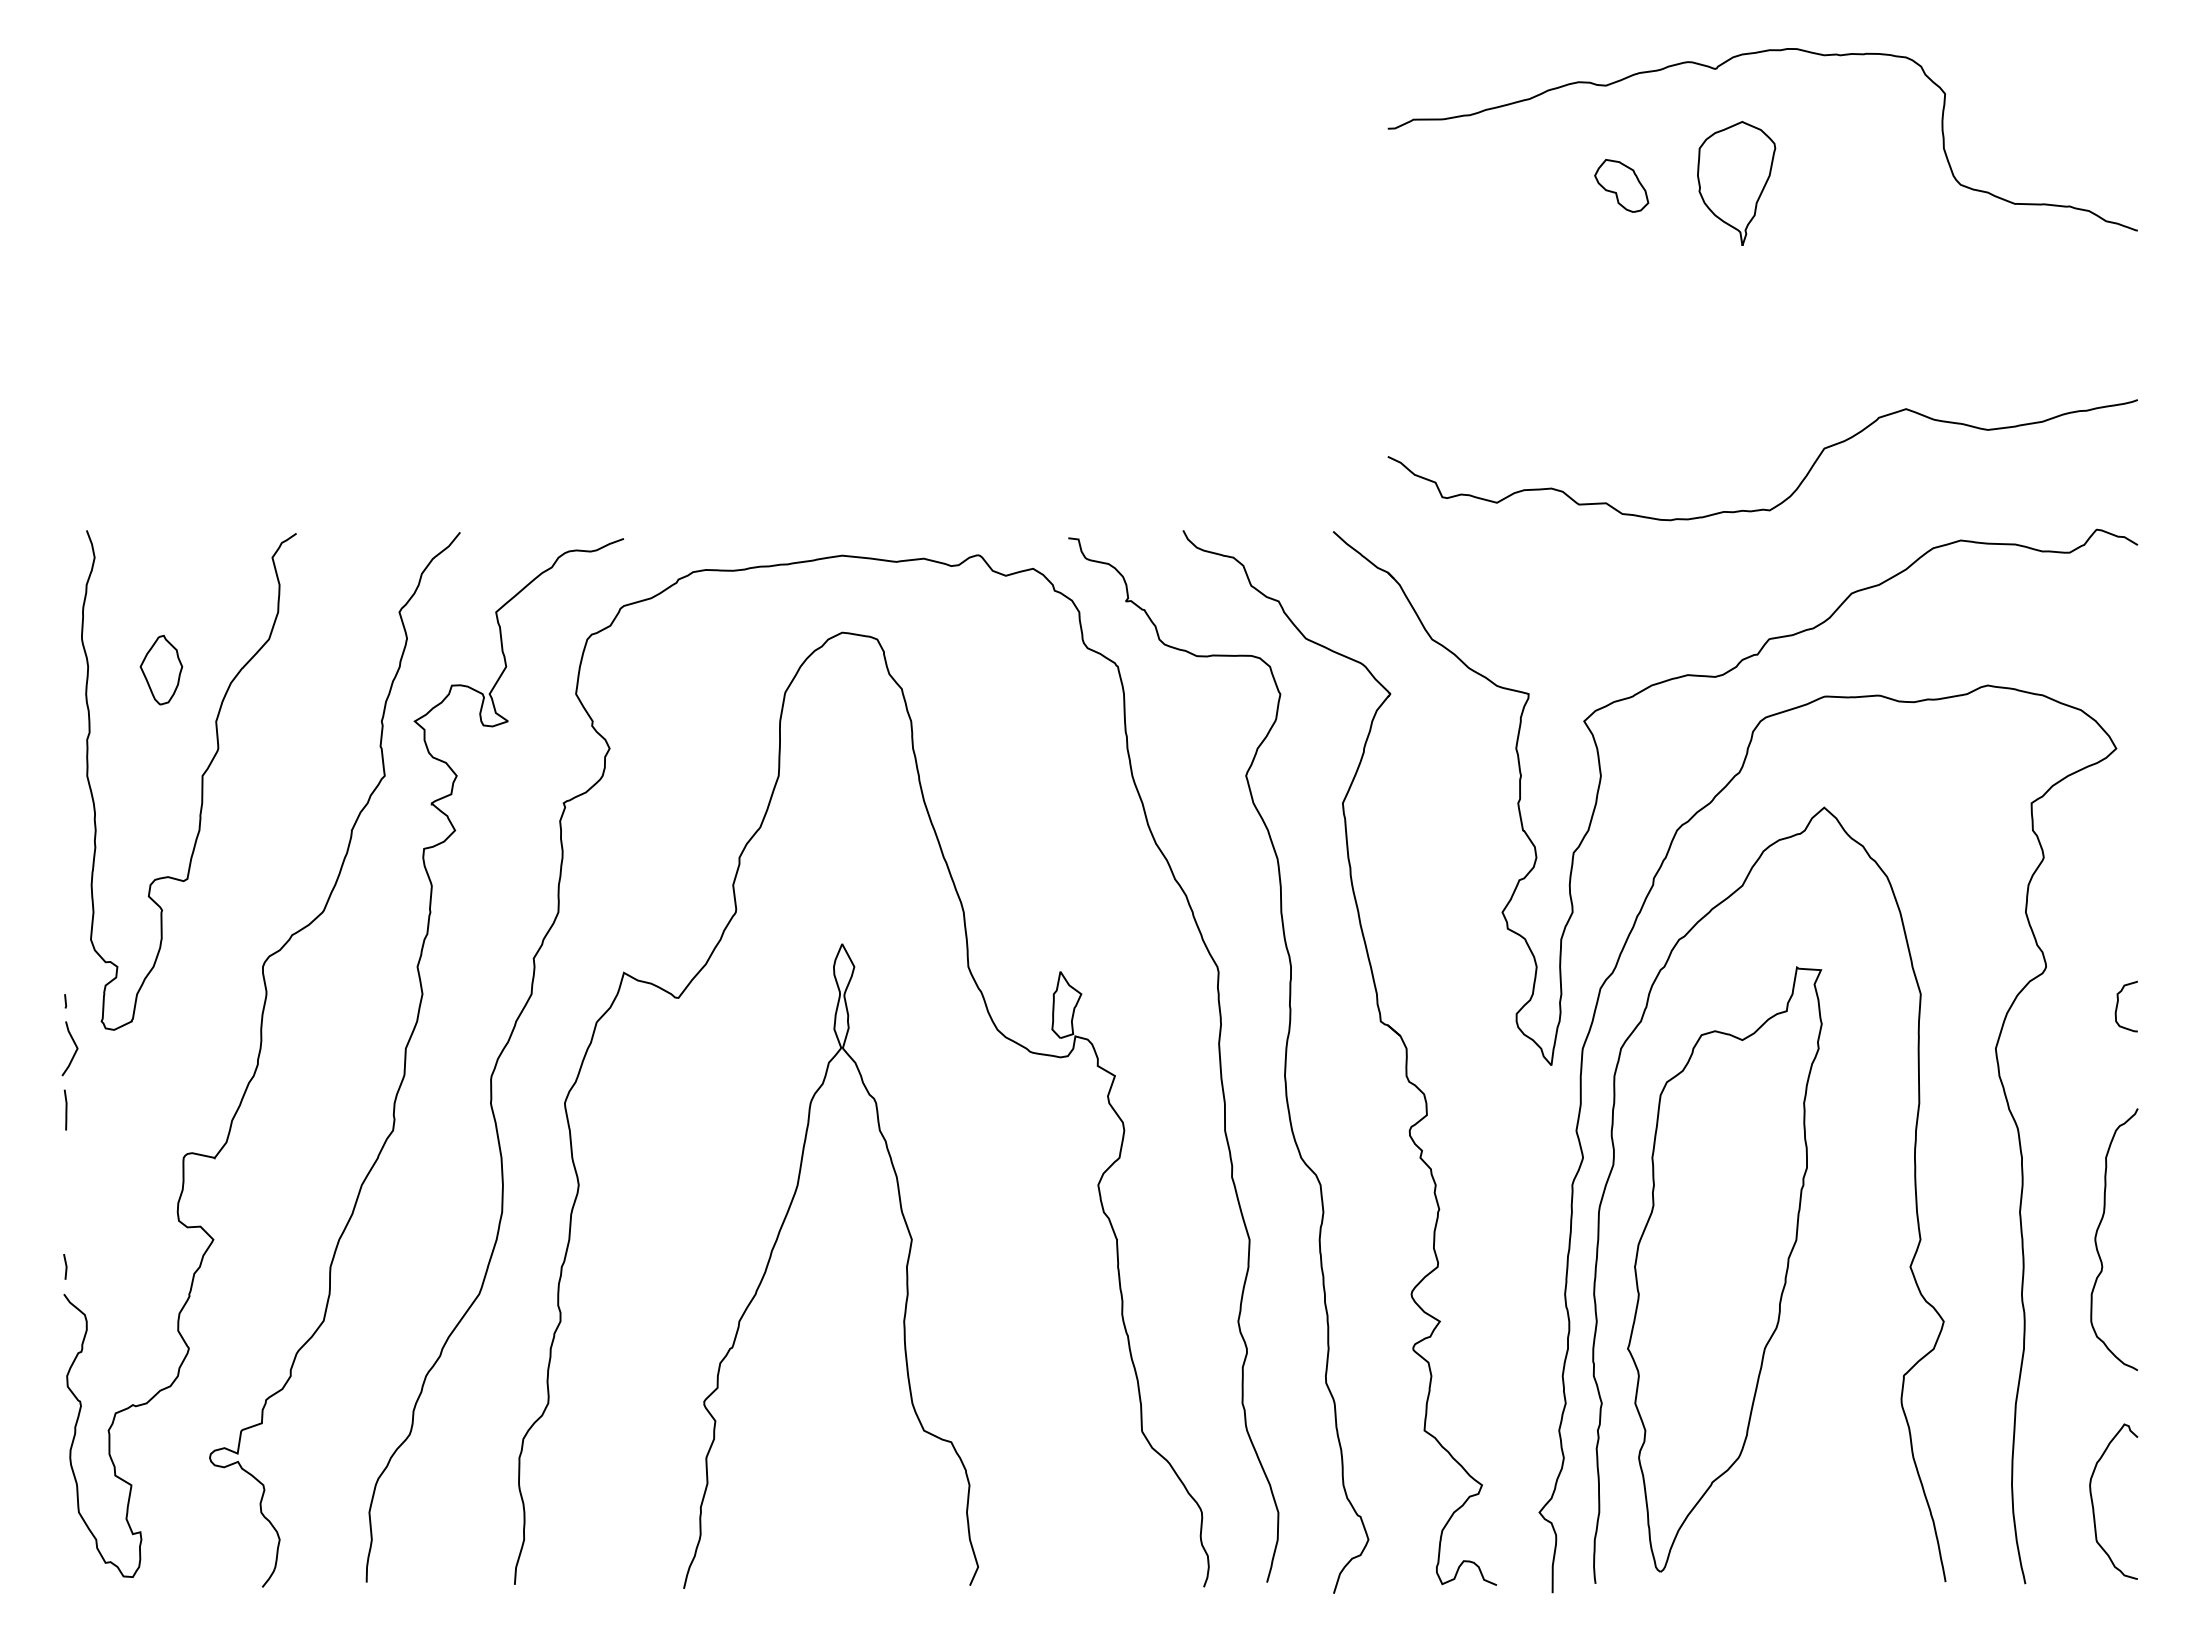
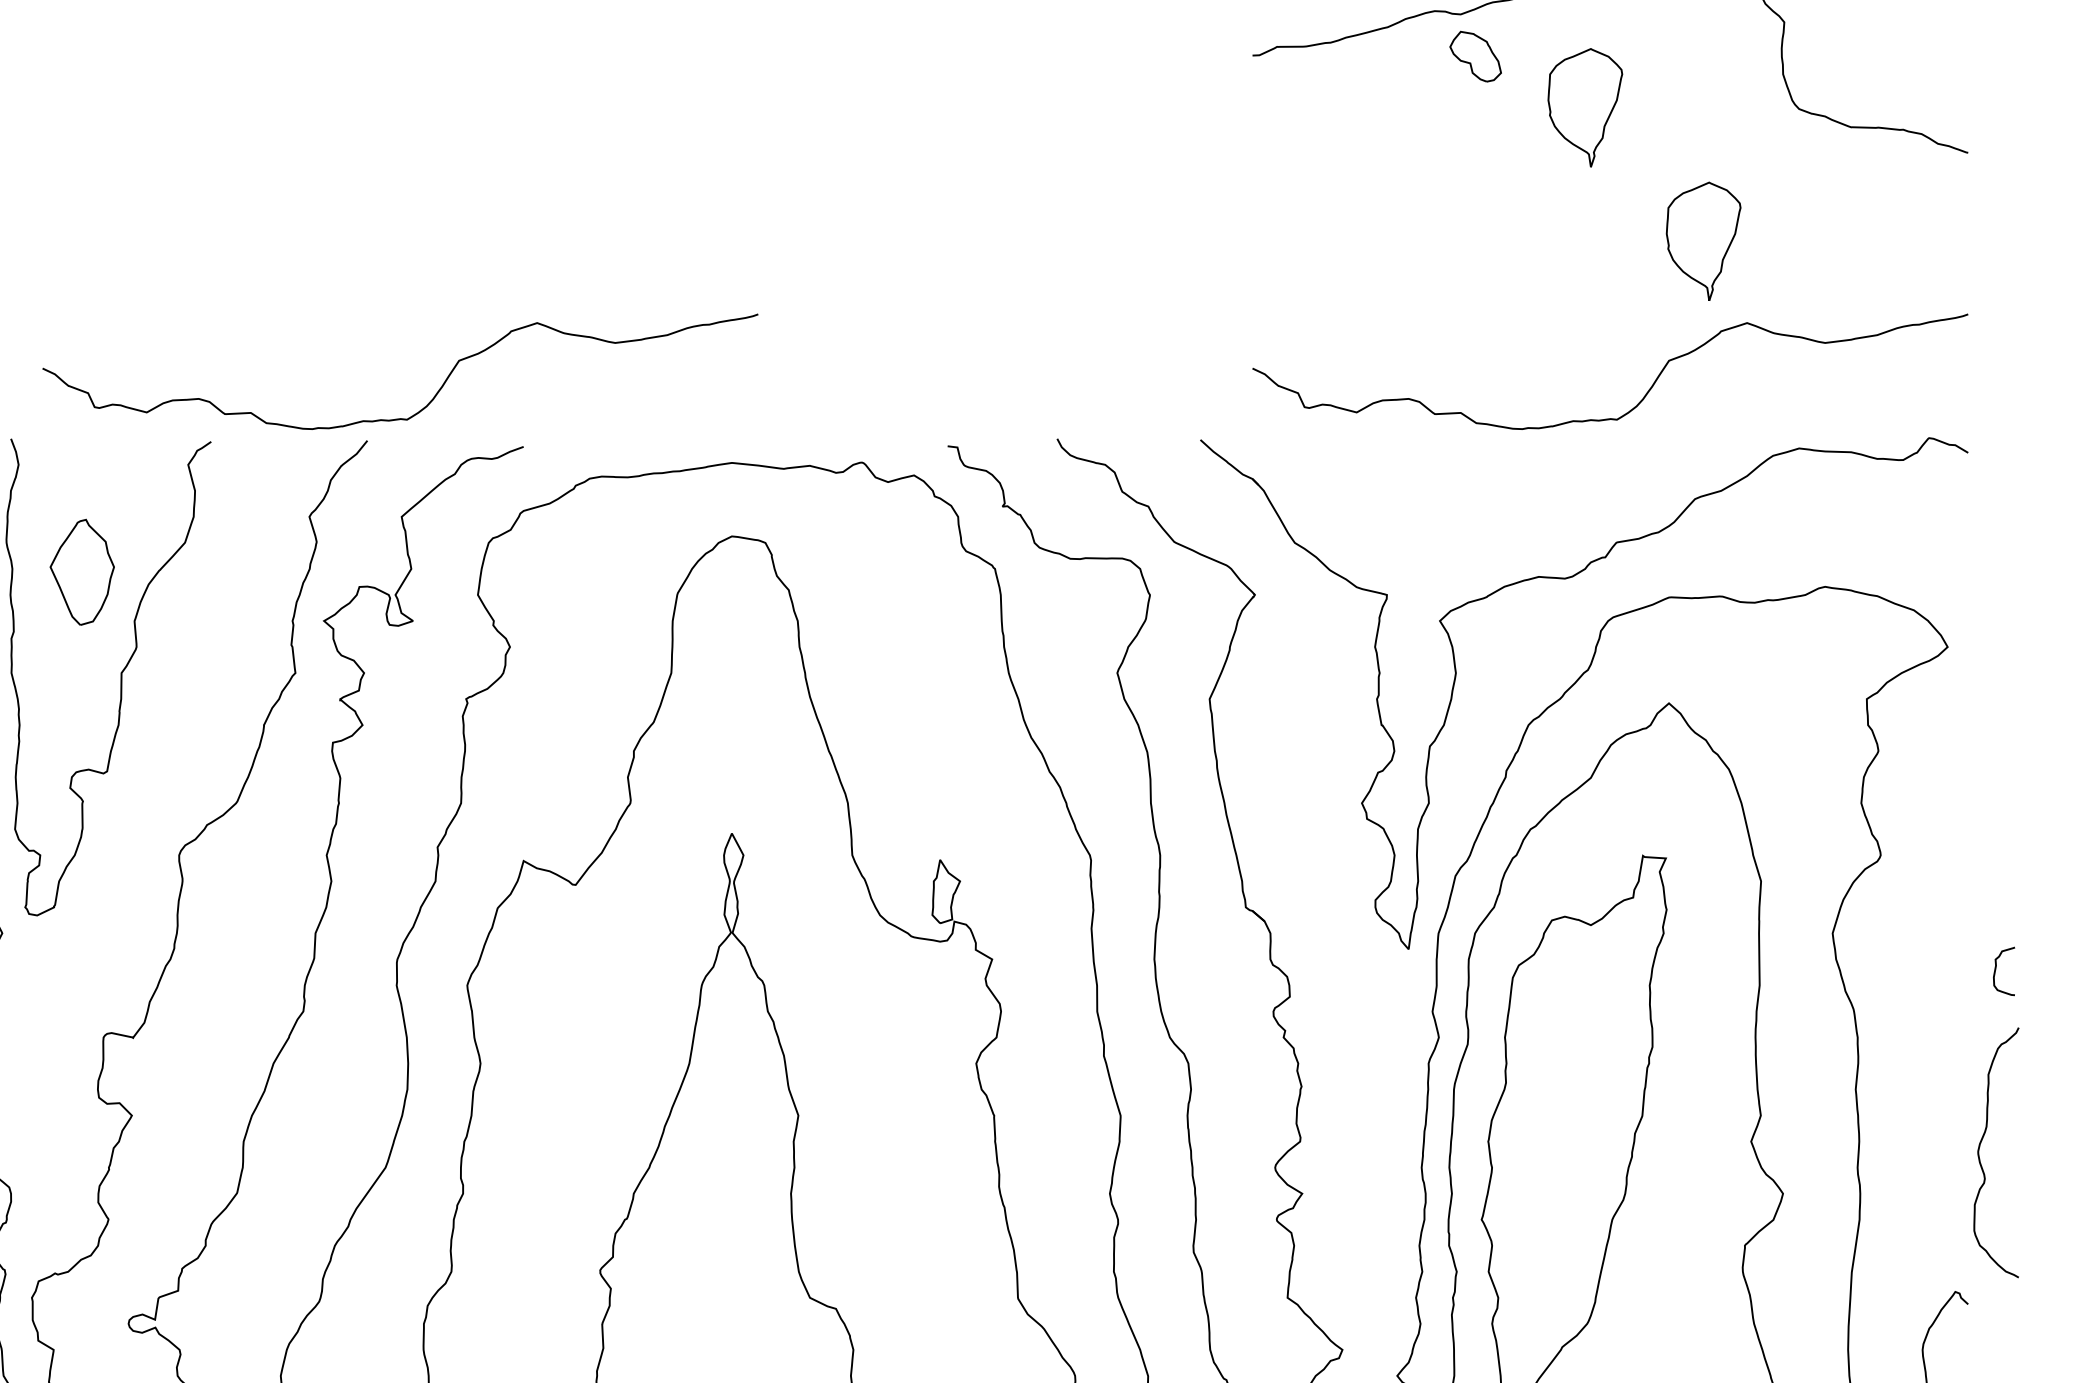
part: (1621, 185) -> (1475, 56), moved
part: (1860, 323) -> (1703, 241), added
curve: (531, 483) -> (435, 394), added
part: (161, 669) -> (82, 571), size x1.6
curve: (2118, 1004) -> (1996, 969), moved
curve: (2097, 1234) -> (1980, 1147), moved

